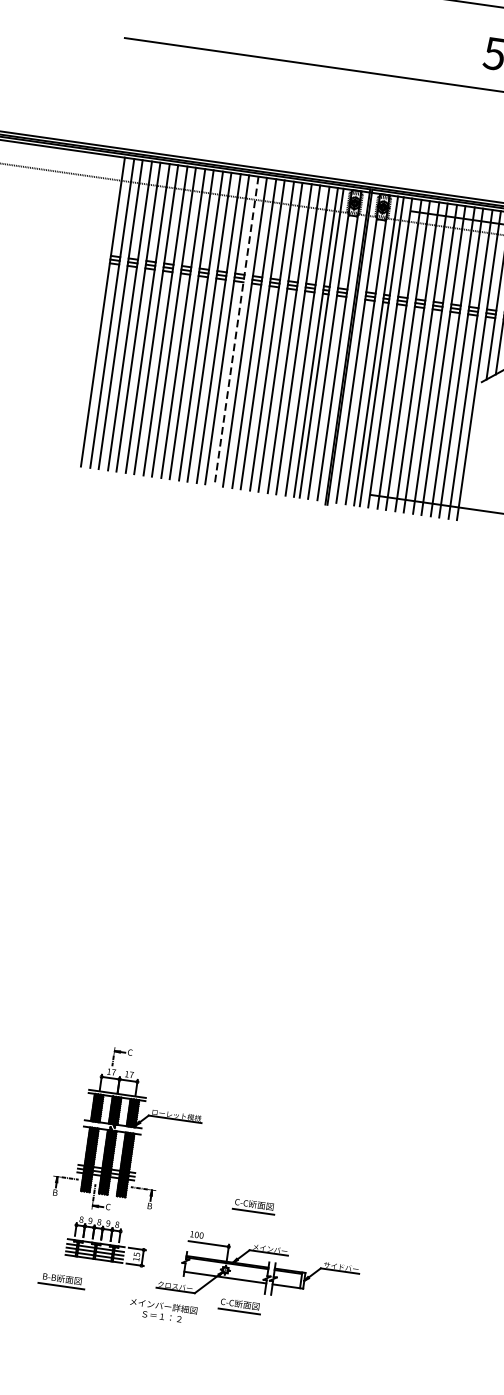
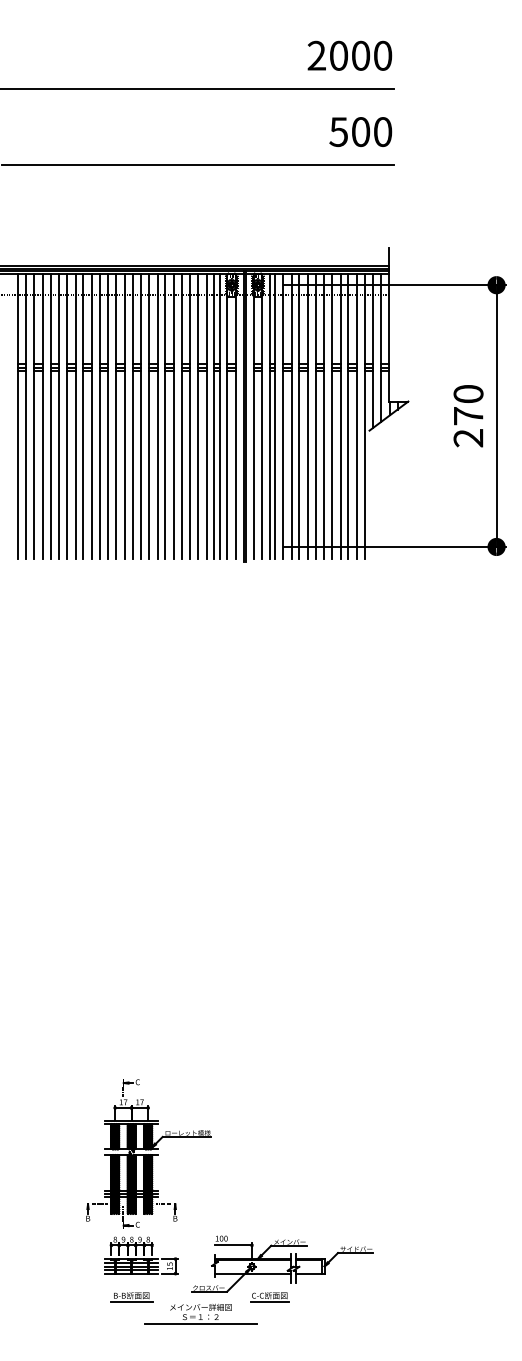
line: (236, 331) -> (141, 416), dashed -> solid
part: (253, 1206) -> (269, 1205), removed
part: (61, 1280) -> (131, 1297), moved
line: (160, 1323) -> (200, 1323), added

